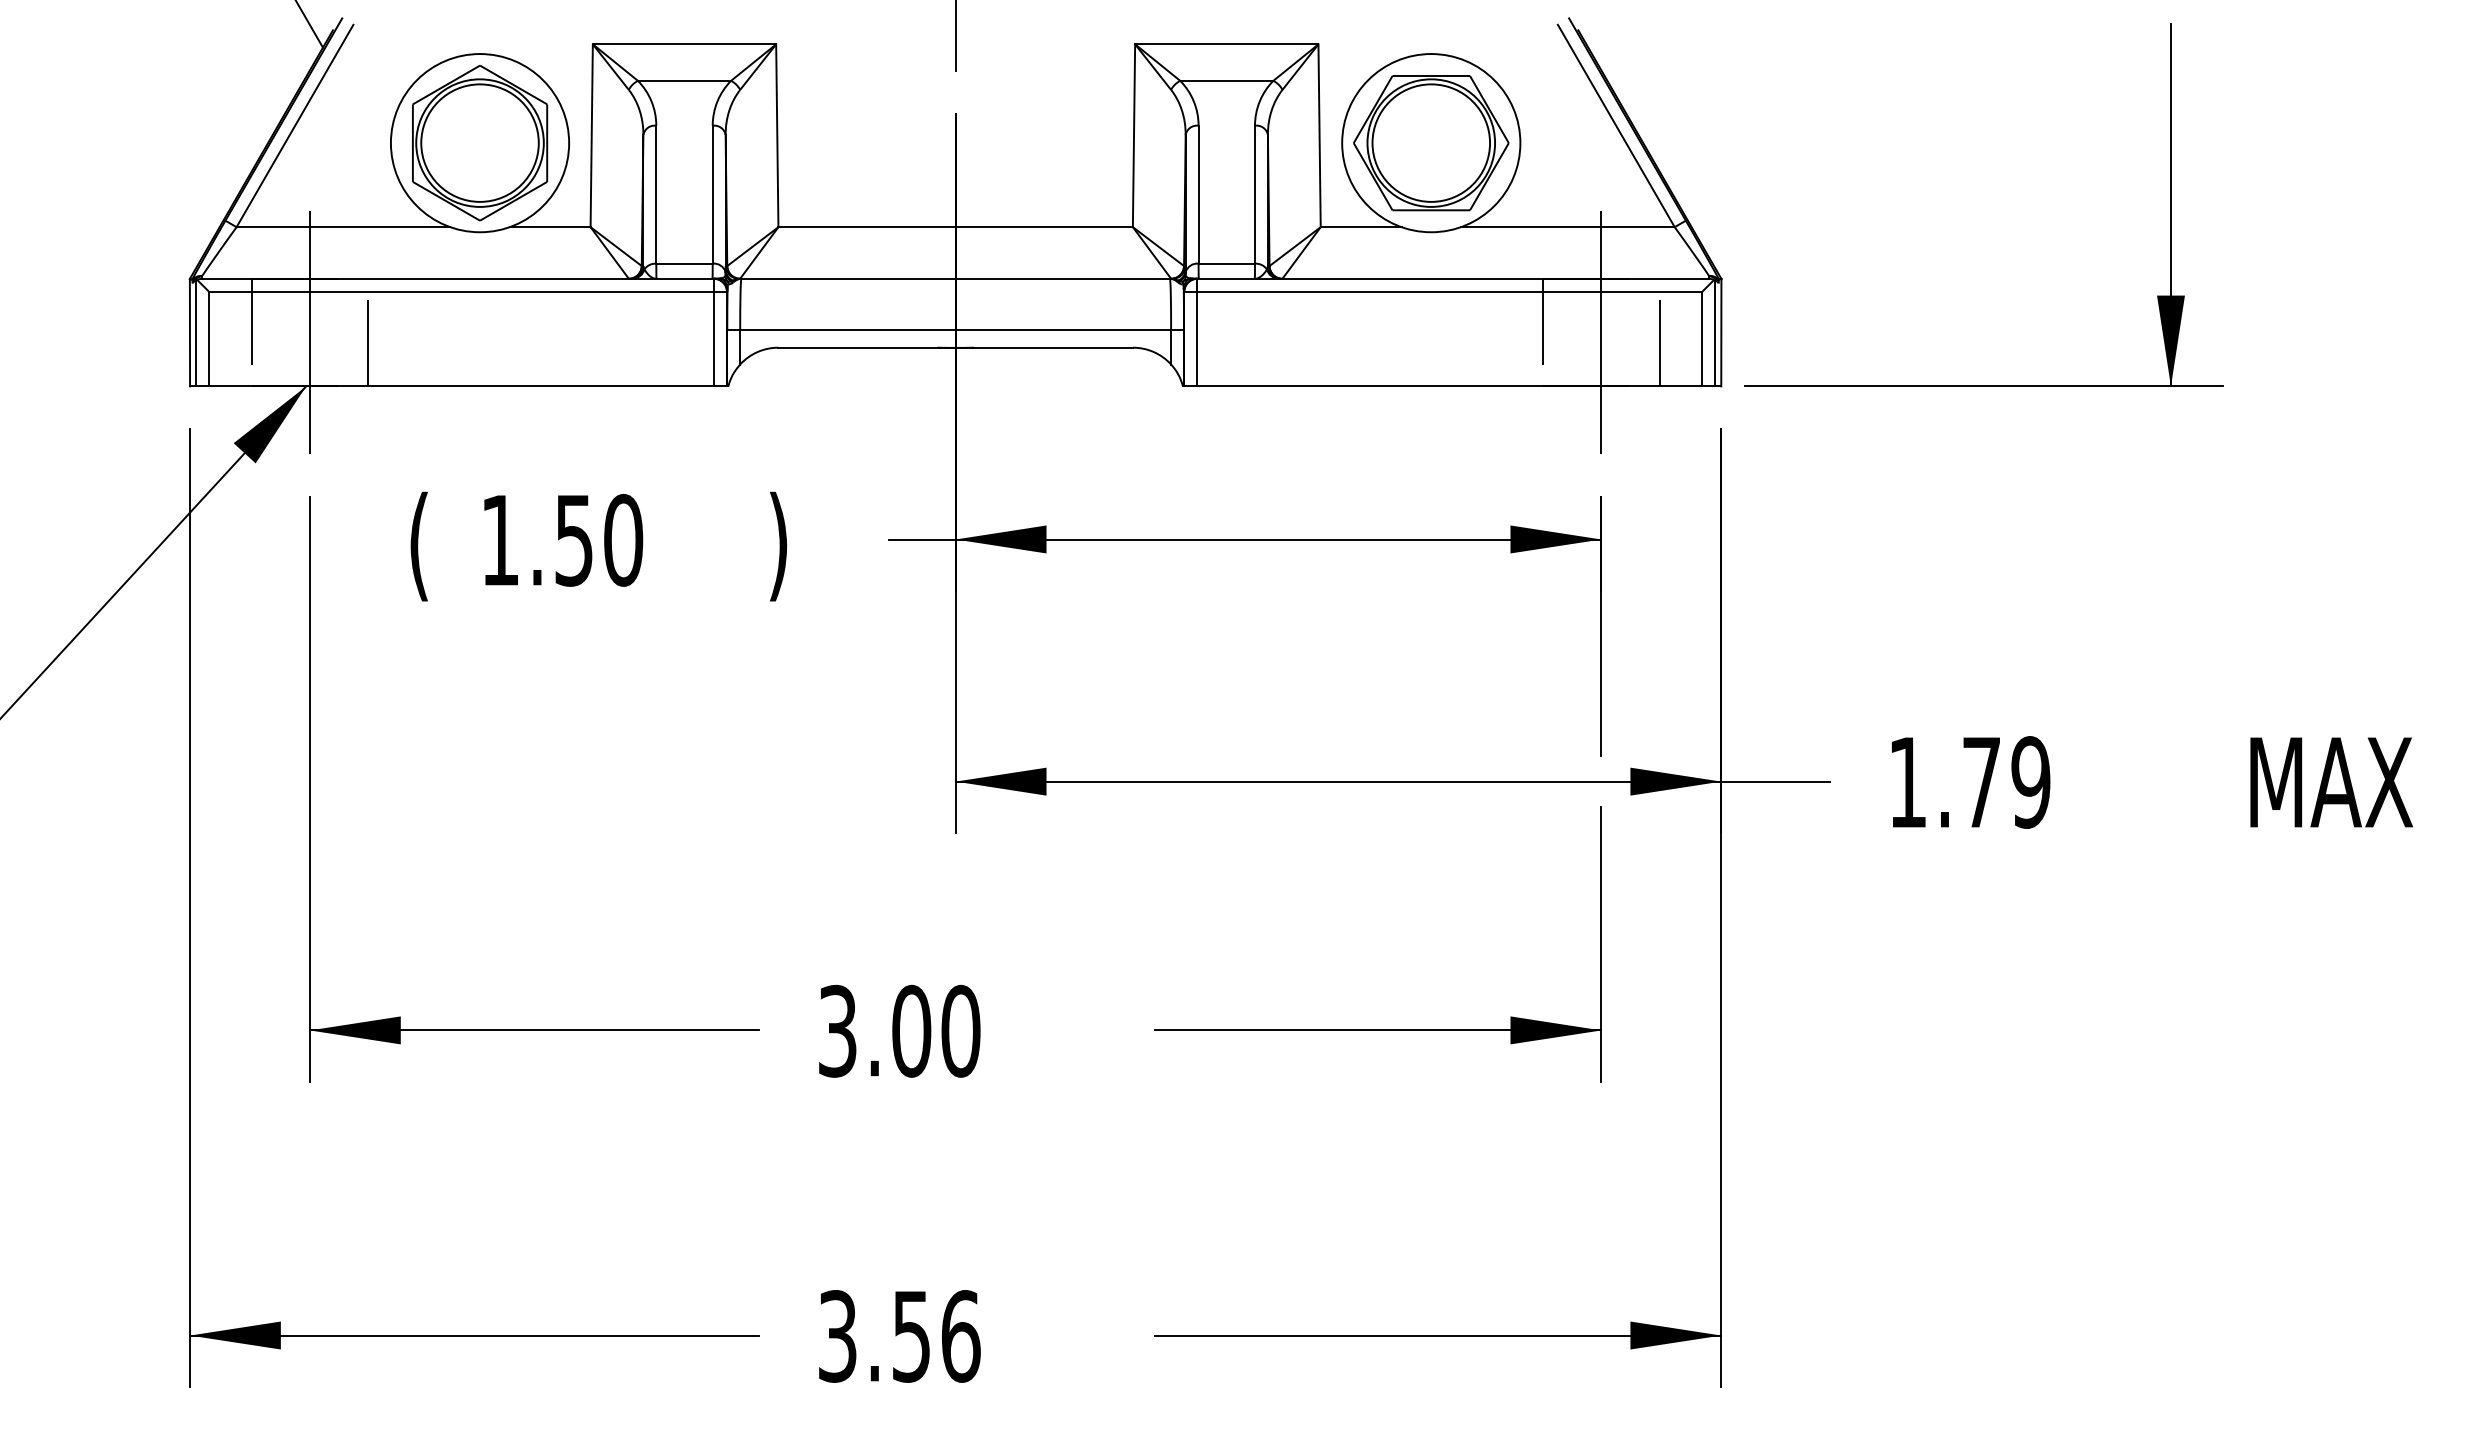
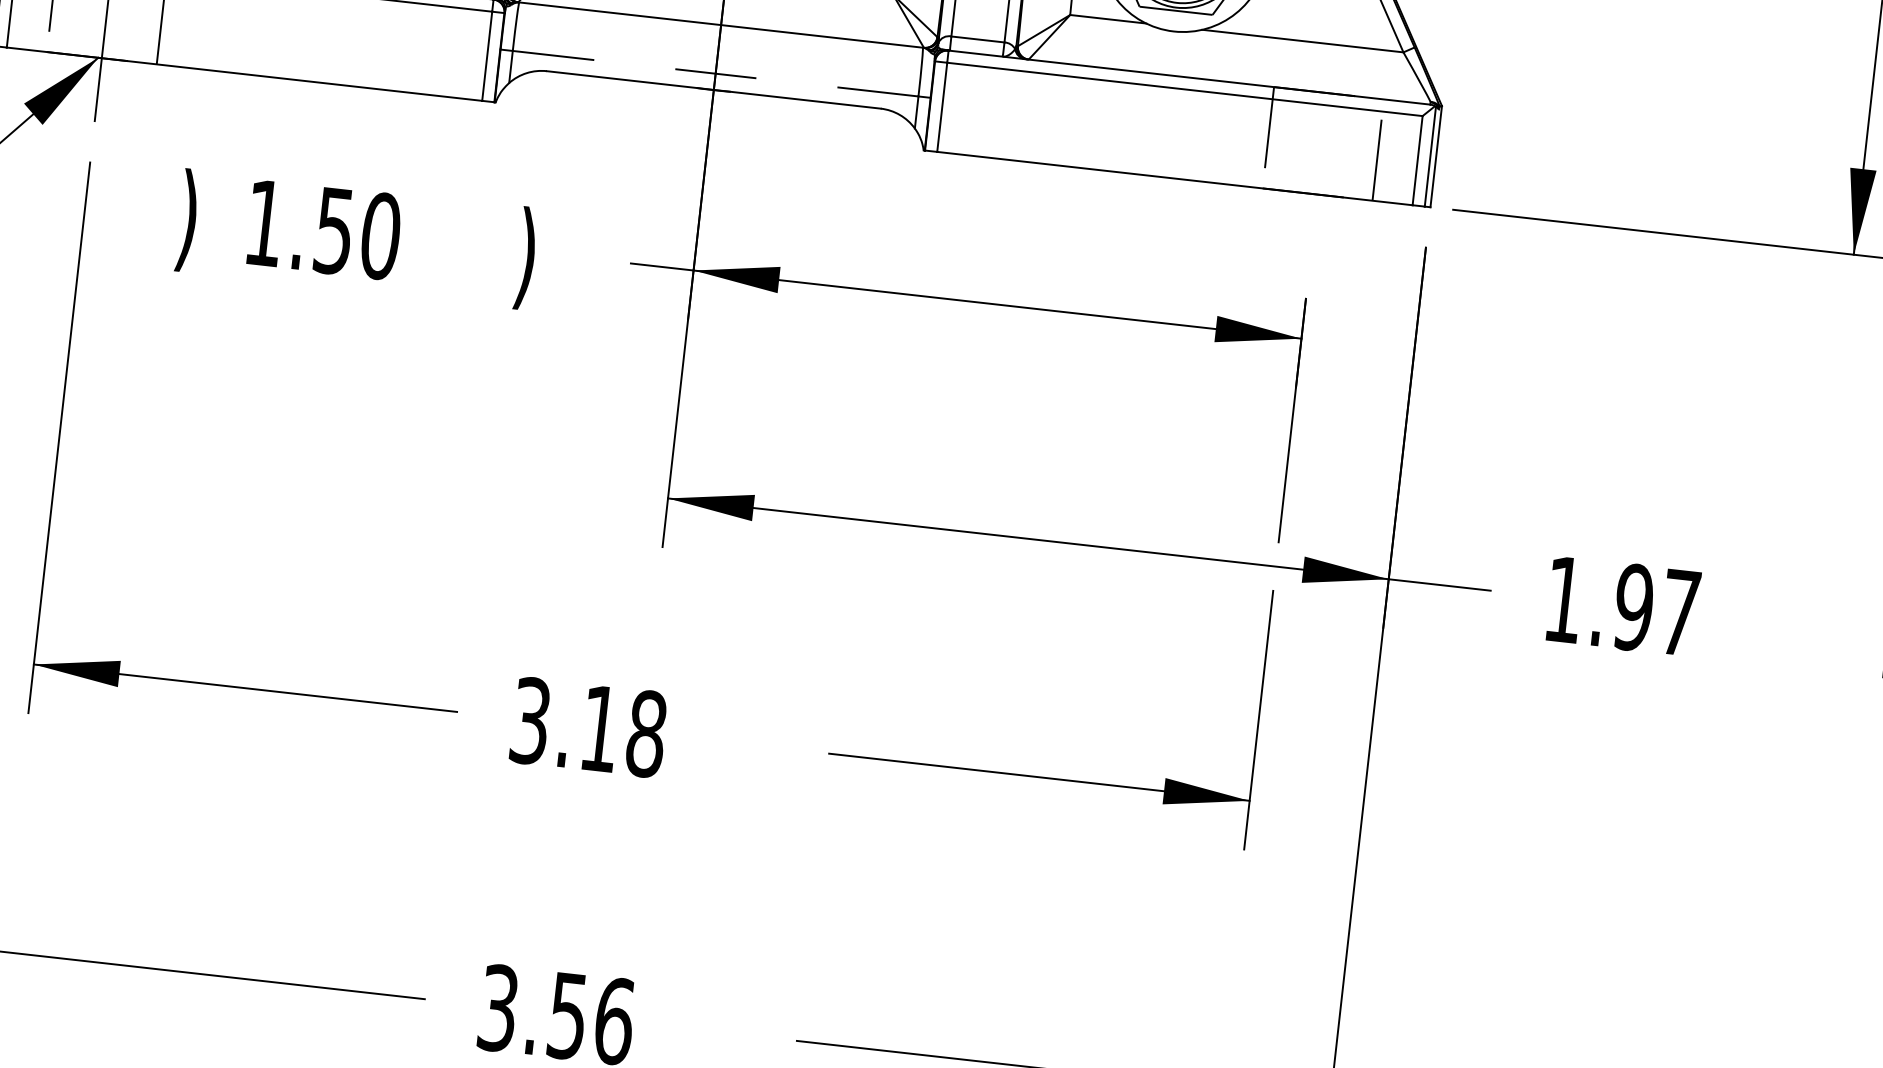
line: (955, 330) -> (715, 73), solid -> dashed
line: (1601, 332) -> (1323, 143), removed
text: (418, 546) -> (187, 220), ( -> )
text: (2006, 782) -> (1657, 610), 1.79 -> 1.97
text: (936, 1030) -> (623, 730), 3.00 -> 3.18

